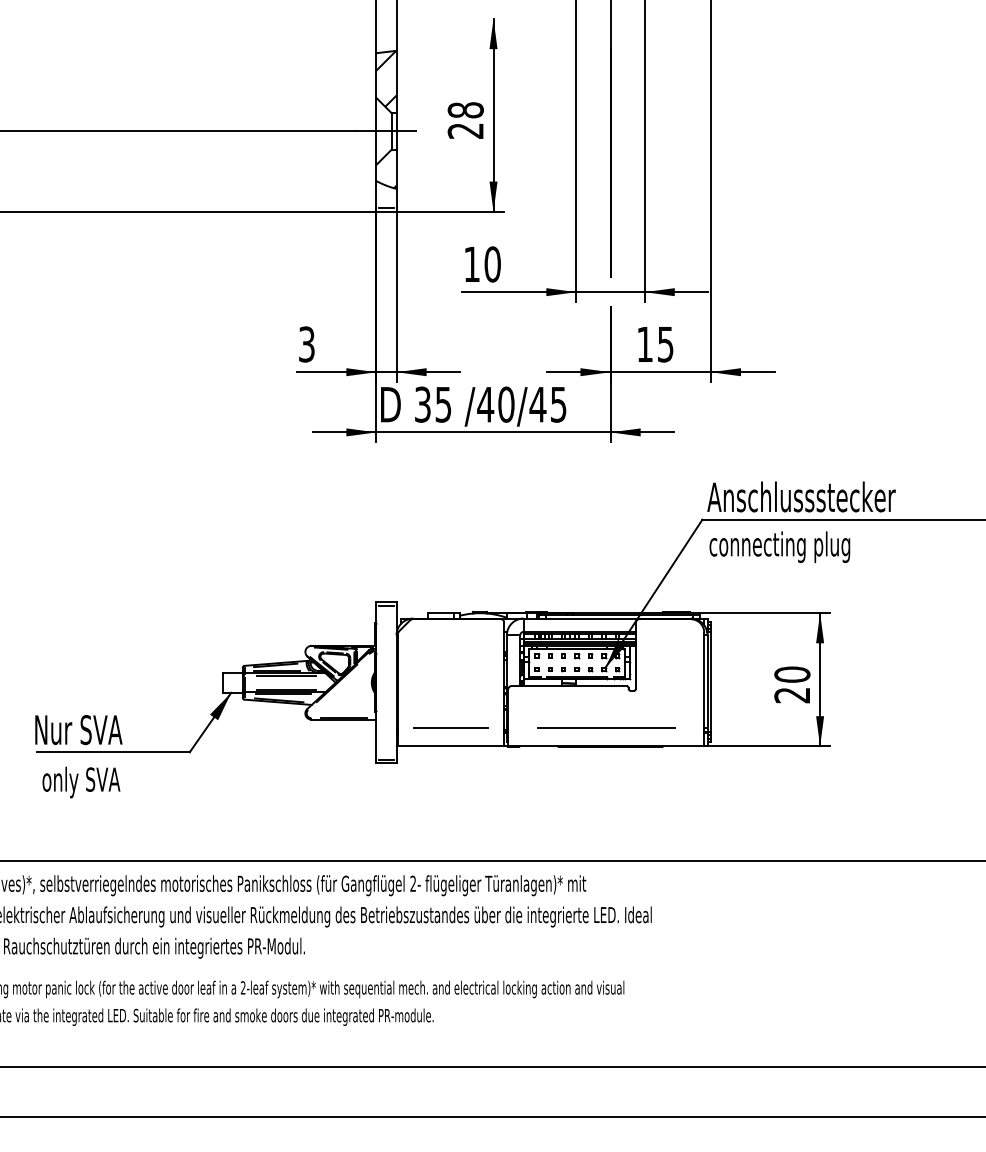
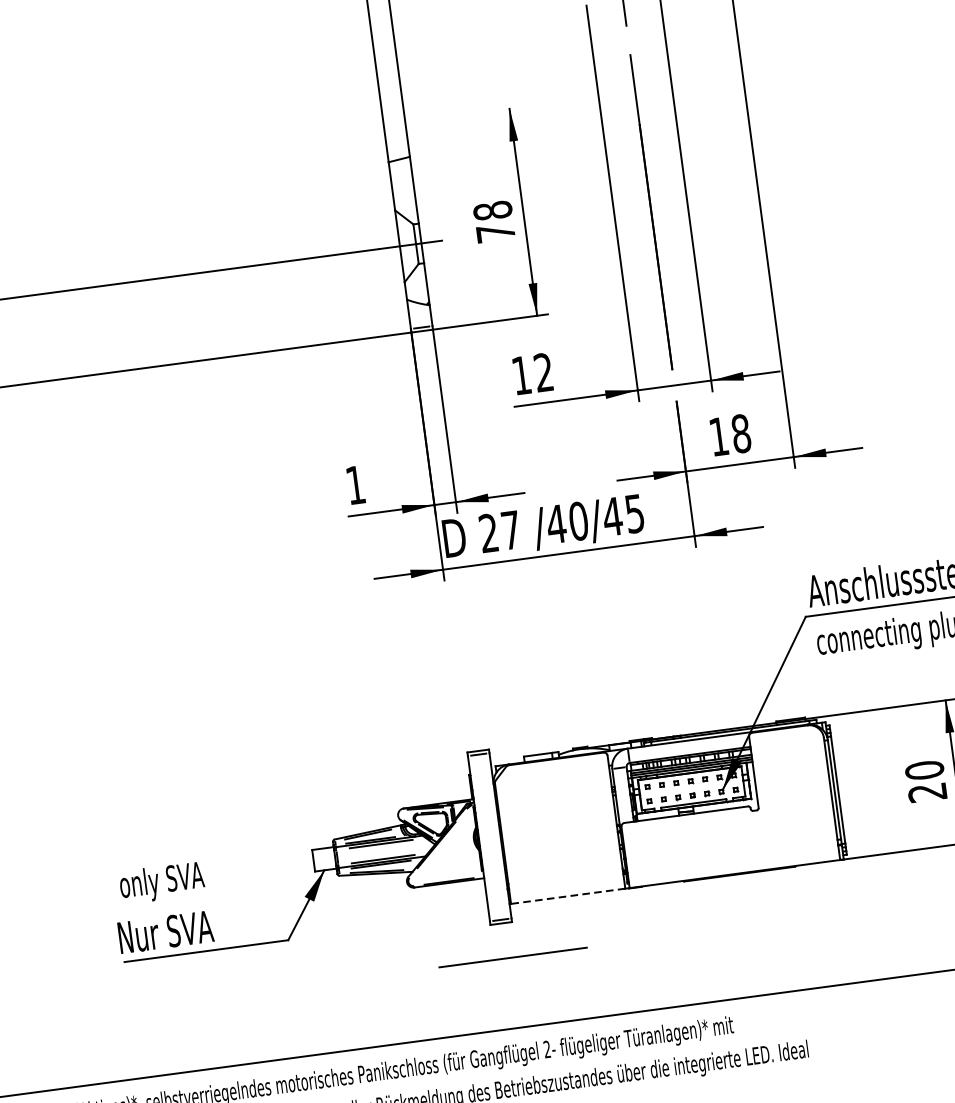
hatch: (386, 78) -> (403, 188), removed
text: (465, 130) -> (495, 232), 28 -> 78
text: (492, 264) -> (543, 372), 10 -> 12
text: (306, 344) -> (355, 485), 3 -> 1
text: (665, 344) -> (741, 433), 15 -> 18
text: (433, 404) -> (500, 531), 35 -> 27
line: (450, 727) -> (564, 876), removed
line: (606, 727) -> (513, 957), moved
line: (450, 746) -> (567, 896), solid -> dashed
text: (81, 782) -> (162, 882), moved

